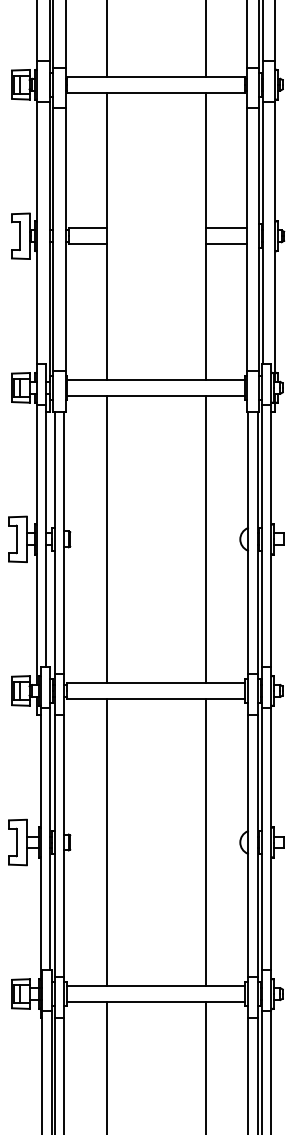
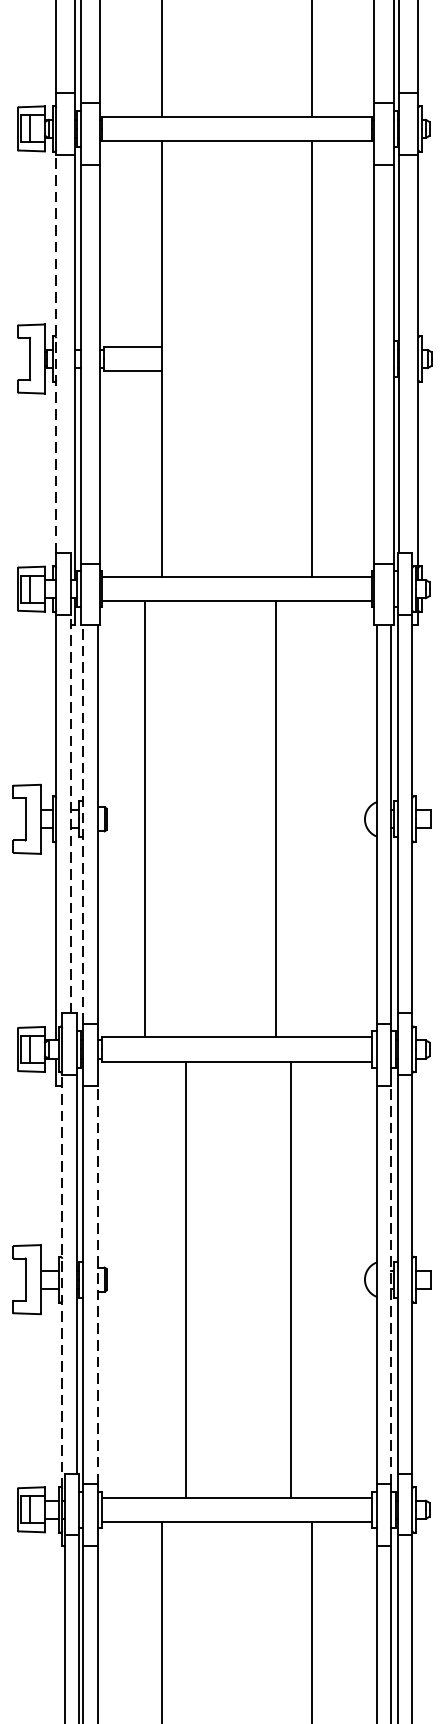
line: (225, 228) -> (342, 347), removed
line: (37, 232) -> (56, 353), solid -> dashed
line: (225, 244) -> (342, 371), removed
line: (46, 535) -> (70, 813), solid -> dashed
line: (106, 539) -> (145, 819), moved
line: (205, 539) -> (275, 819), moved
line: (54, 542) -> (82, 824), solid -> dashed
line: (106, 842) -> (186, 1279), moved
line: (205, 842) -> (290, 1279), moved
line: (40, 843) -> (61, 1281), solid -> dashed
line: (64, 845) -> (97, 1284), solid -> dashed
line: (257, 845) -> (391, 1284), solid -> dashed

